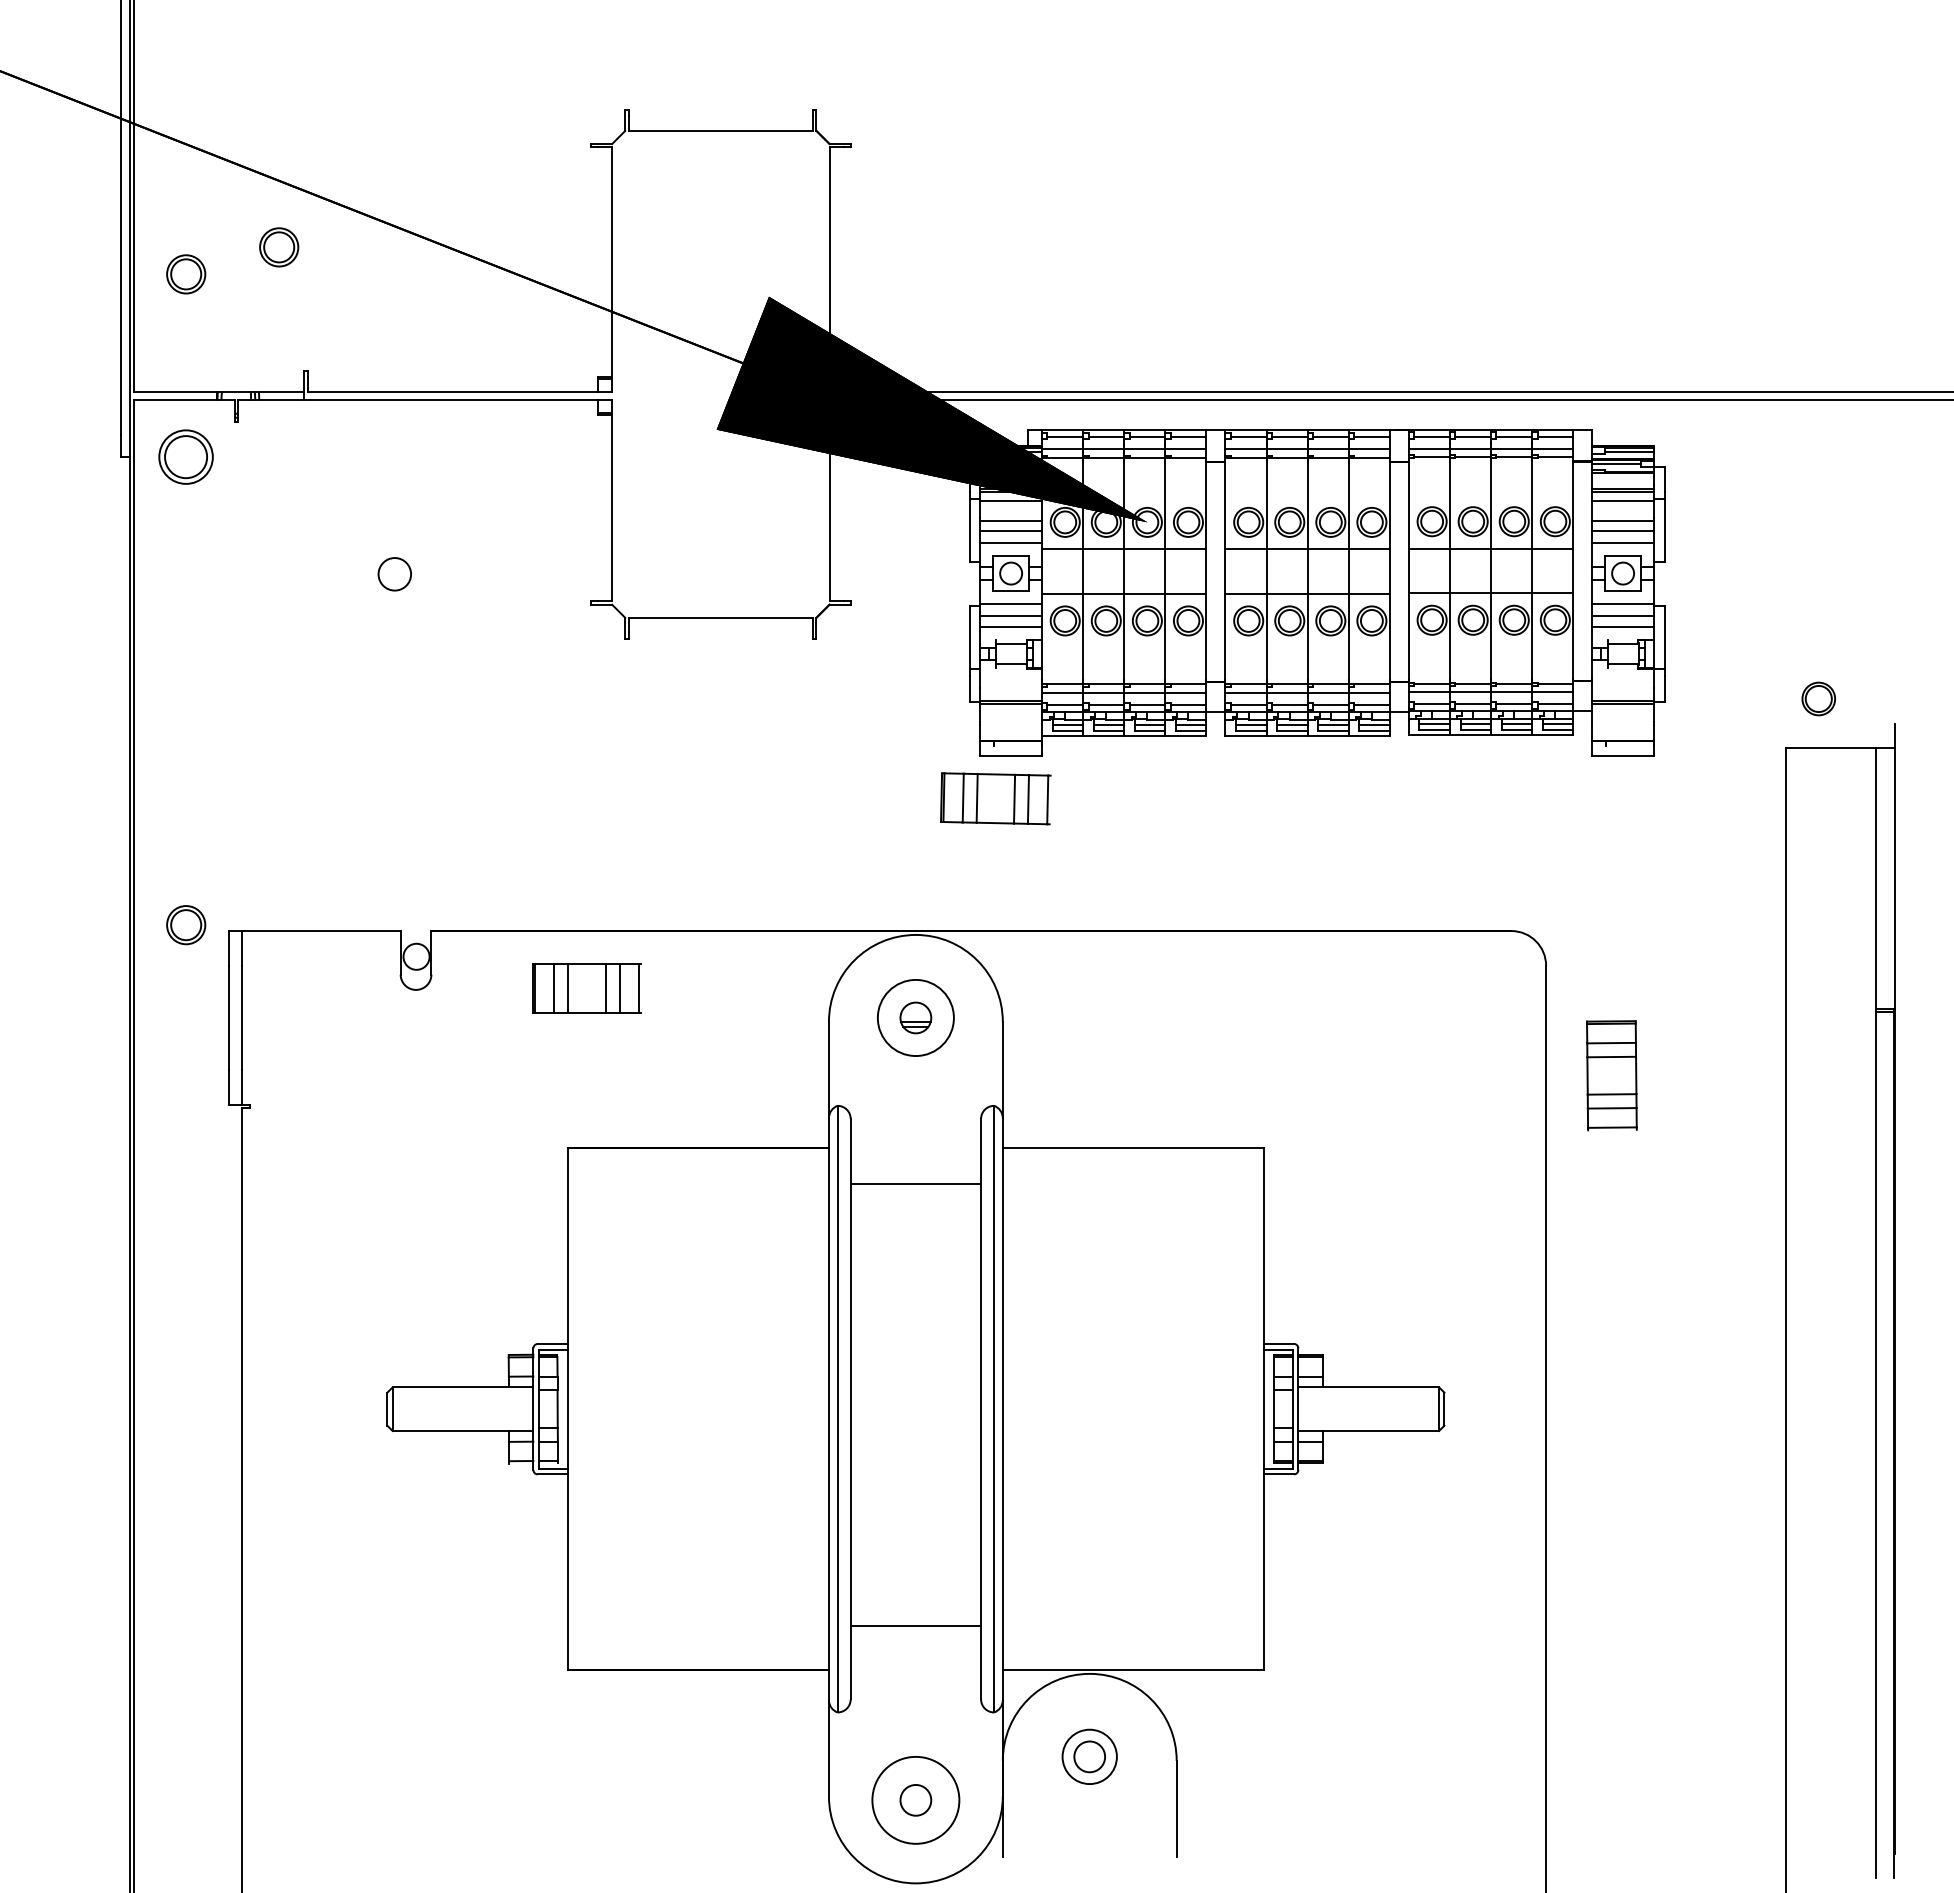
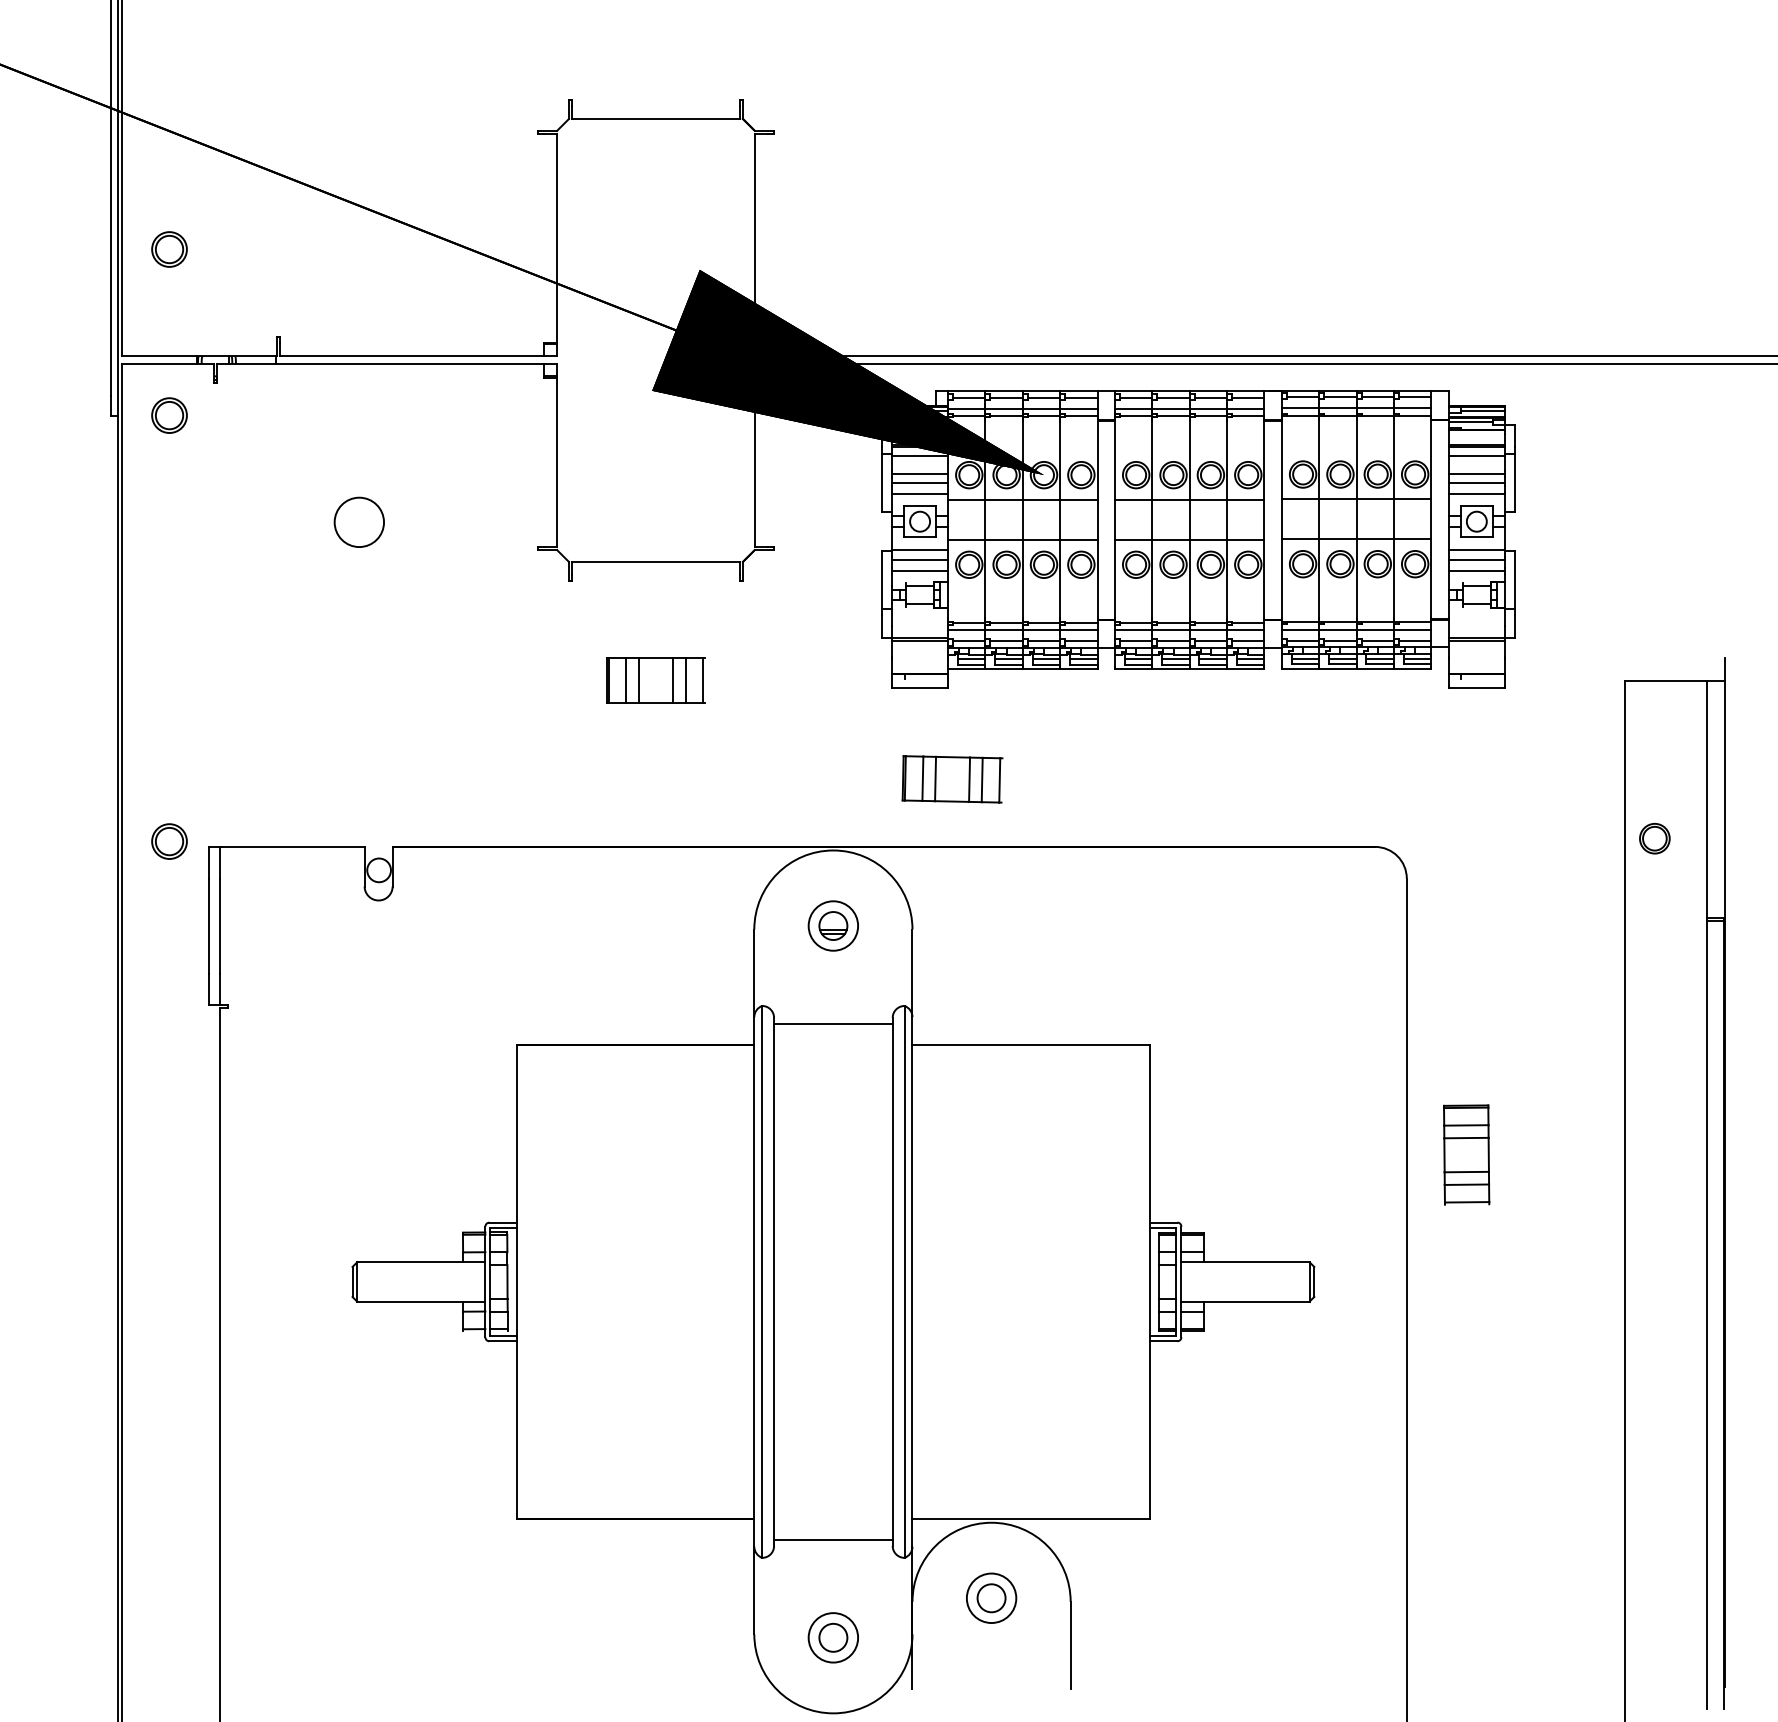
part: (279, 247) -> (254, 225), removed
part: (186, 456) -> (169, 415), size x0.71
circle: (394, 574) -> (359, 522), size x1.67
part: (1818, 698) -> (1654, 838), moved
part: (995, 798) -> (952, 779), moved
part: (586, 988) -> (655, 680), moved
circle: (915, 1017) -> (833, 925), size x0.71
part: (1611, 1075) -> (1466, 1154), moved
line: (915, 1183) -> (833, 1023), moved
line: (915, 1626) -> (833, 1539), moved
circle: (915, 1800) -> (833, 1637), size x0.62

